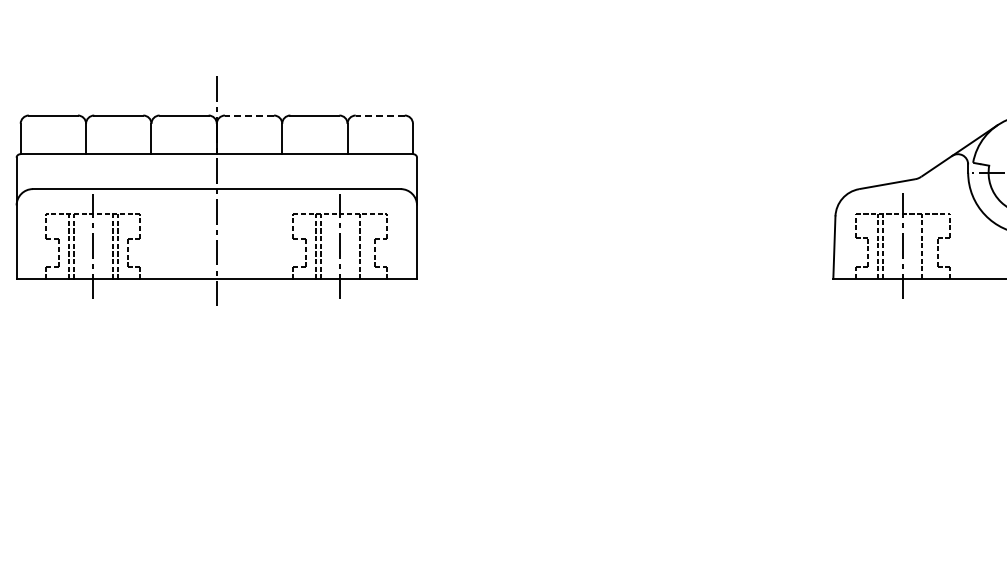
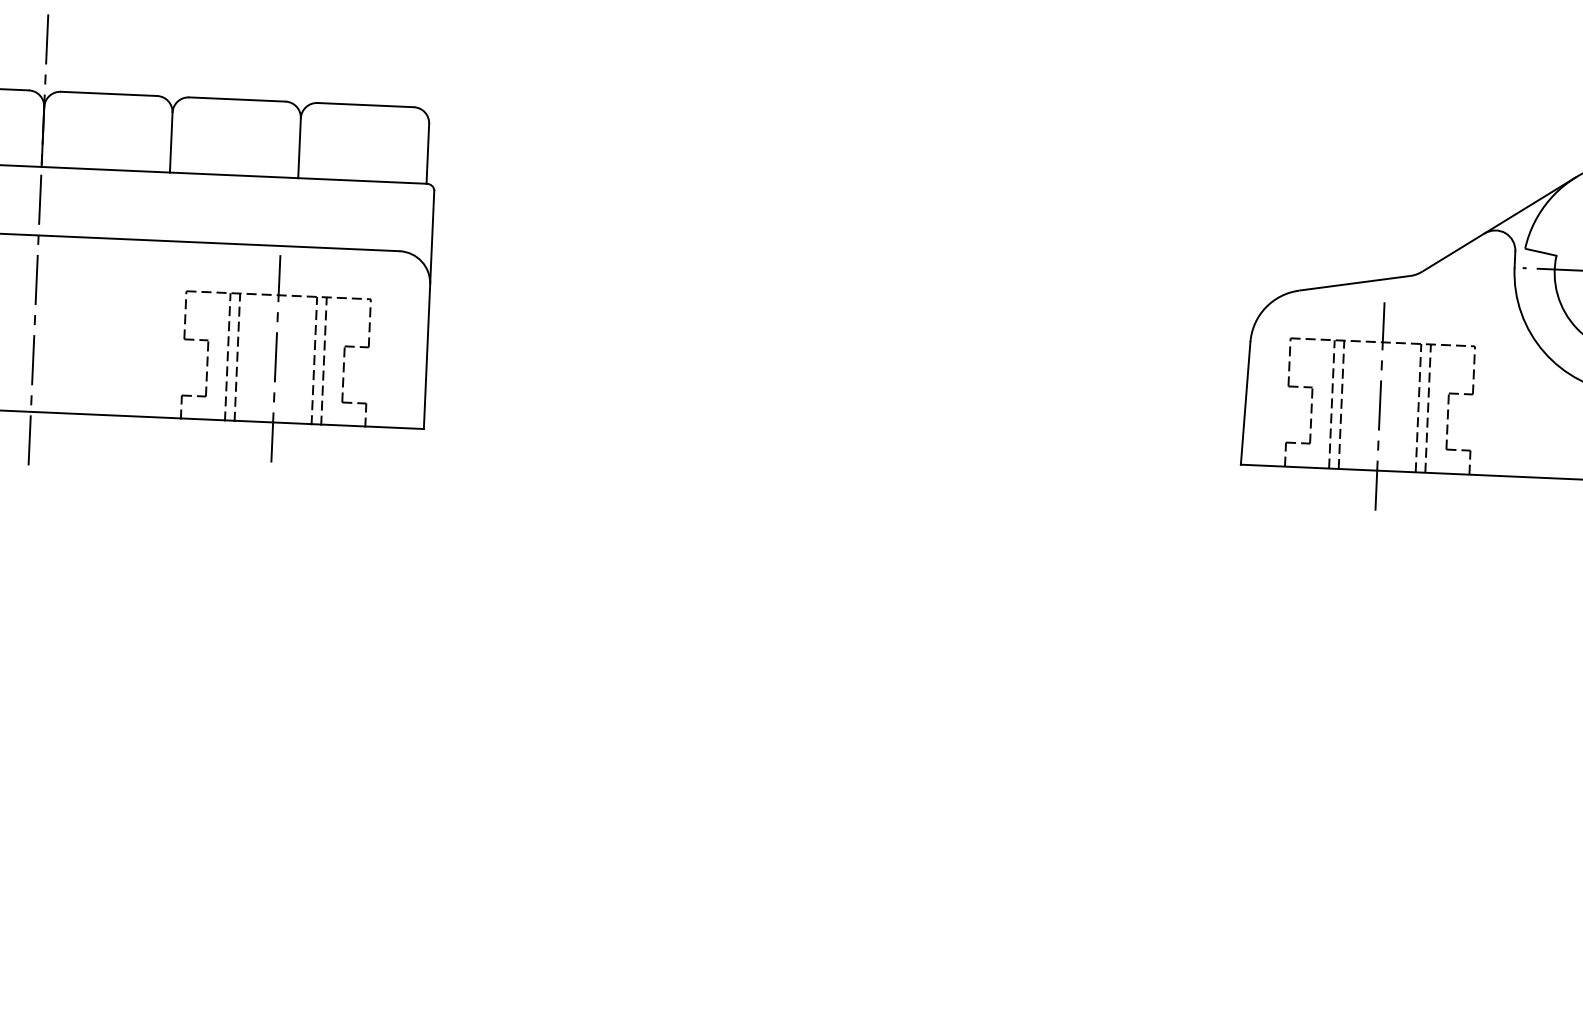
line: (249, 115) -> (109, 93), dashed -> solid
line: (380, 115) -> (366, 105), dashed -> solid
line: (927, 245) -> (1428, 407), added
line: (364, 246) -> (323, 360), added

